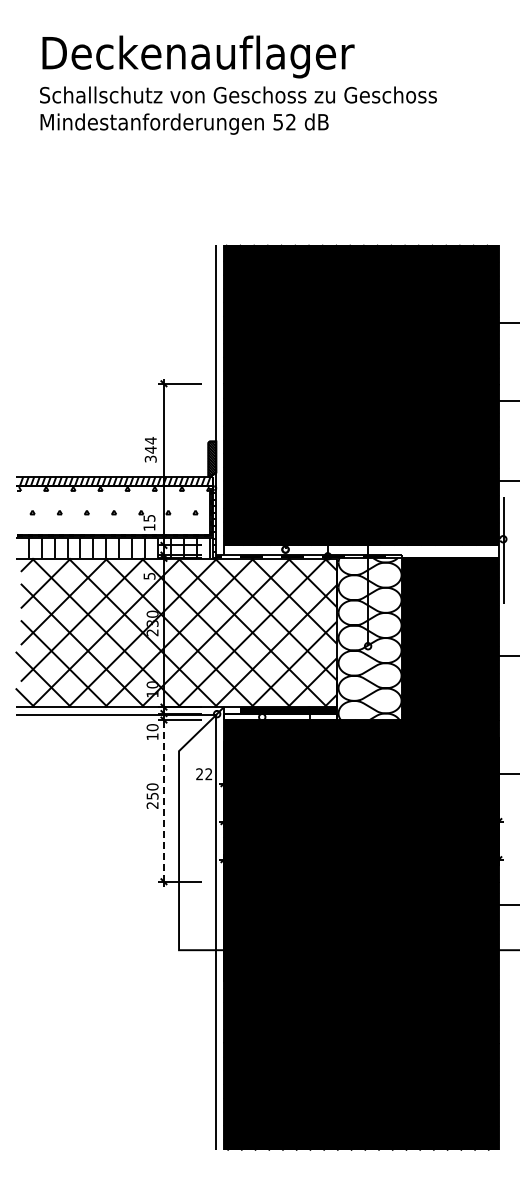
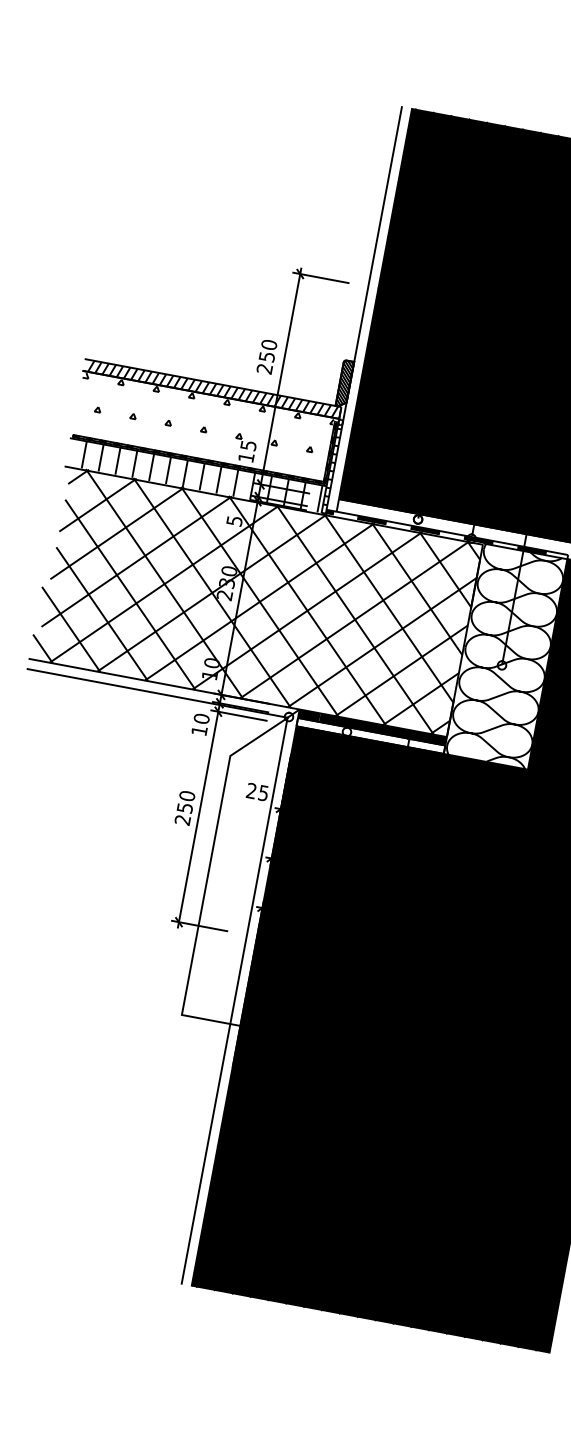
text: (150, 449) -> (266, 356), 344 -> 250
fill: (231, 710) -> (308, 715), added
text: (208, 774) -> (263, 793), 22 -> 25
line: (163, 800) -> (198, 816), dashed -> solid

